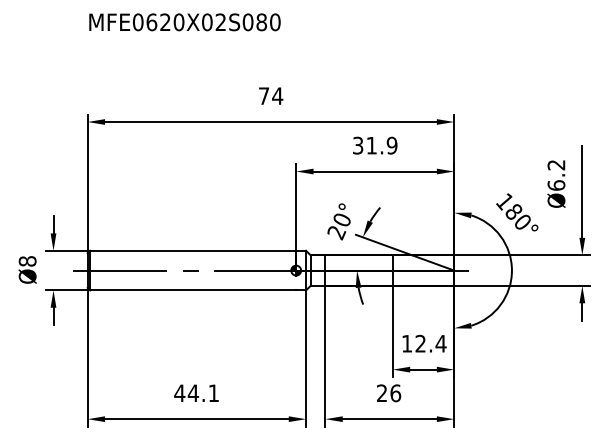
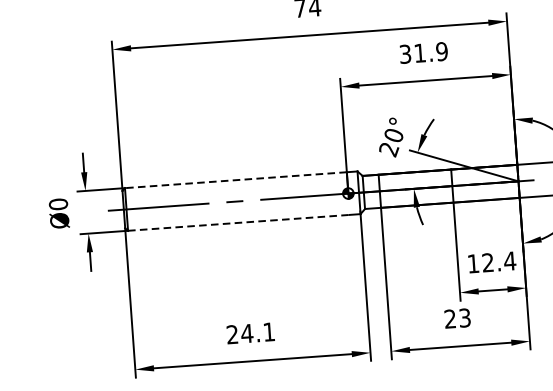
line: (192, 250) -> (235, 179), solid -> dashed
text: (27, 261) -> (58, 204), Ø8 -> Ø0
line: (193, 290) -> (239, 222), solid -> dashed
text: (179, 392) -> (232, 333), 44.1 -> 24.1
text: (395, 393) -> (464, 318), 26 -> 23

